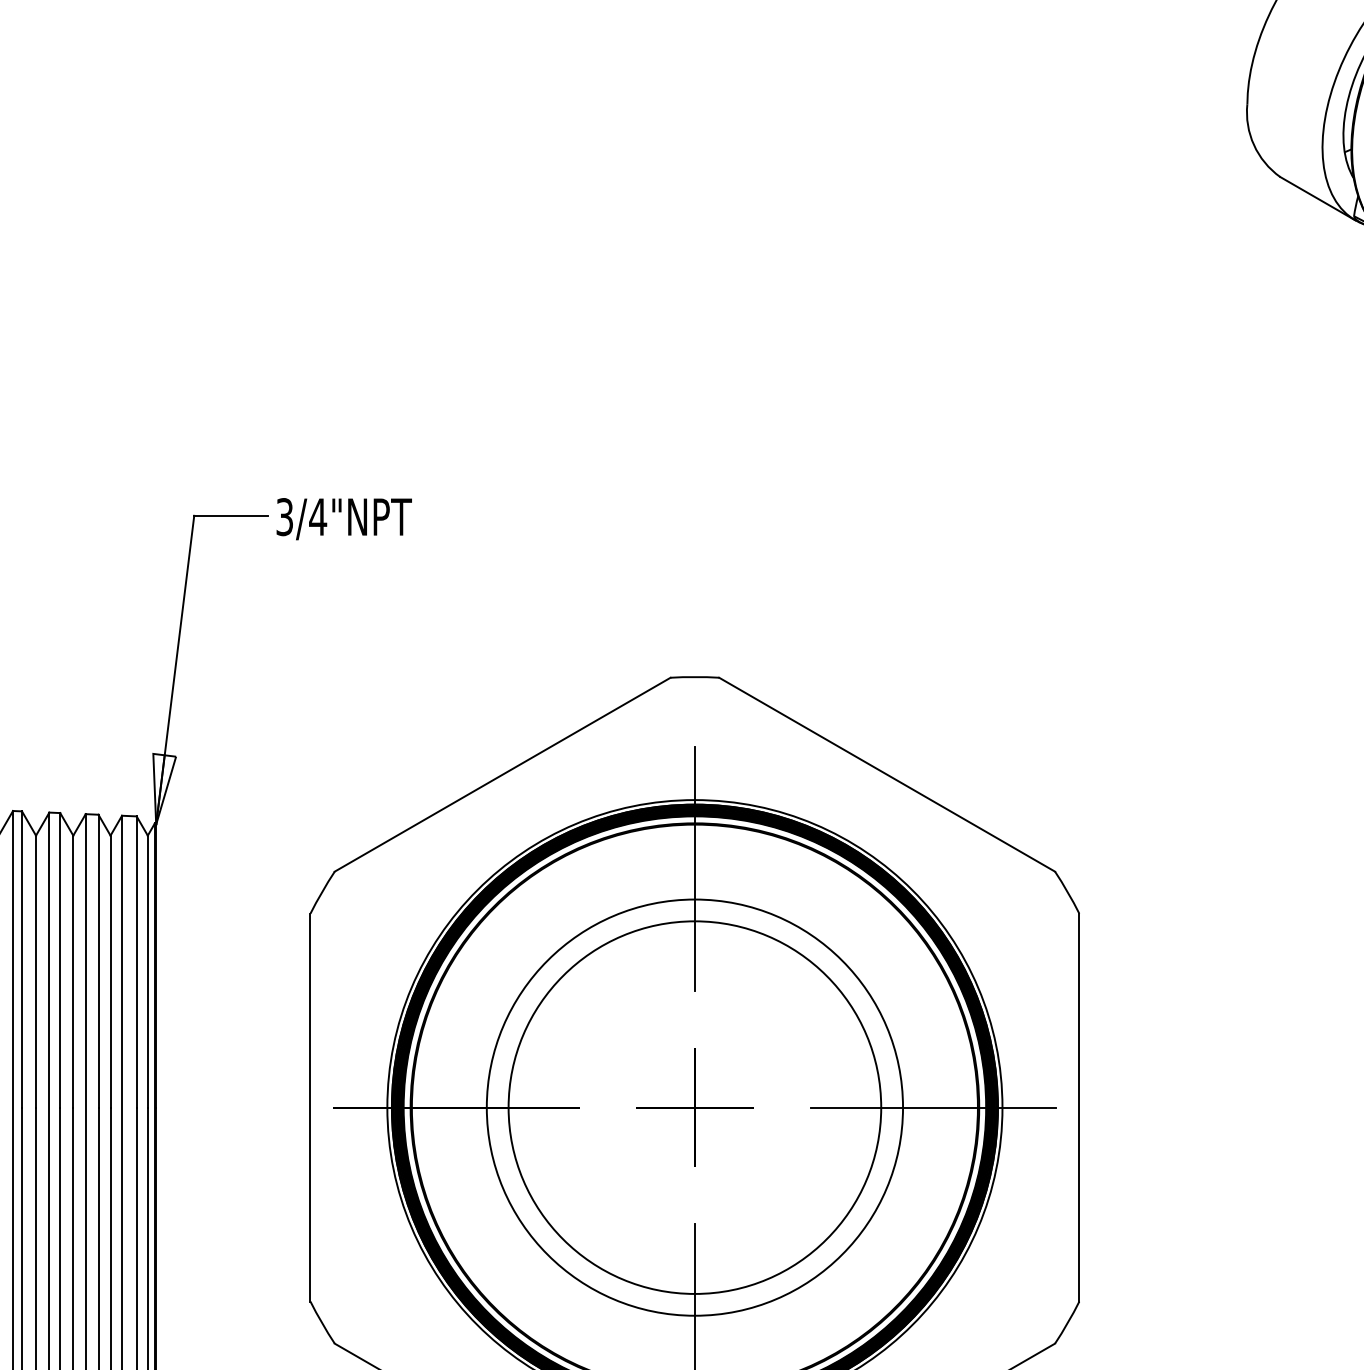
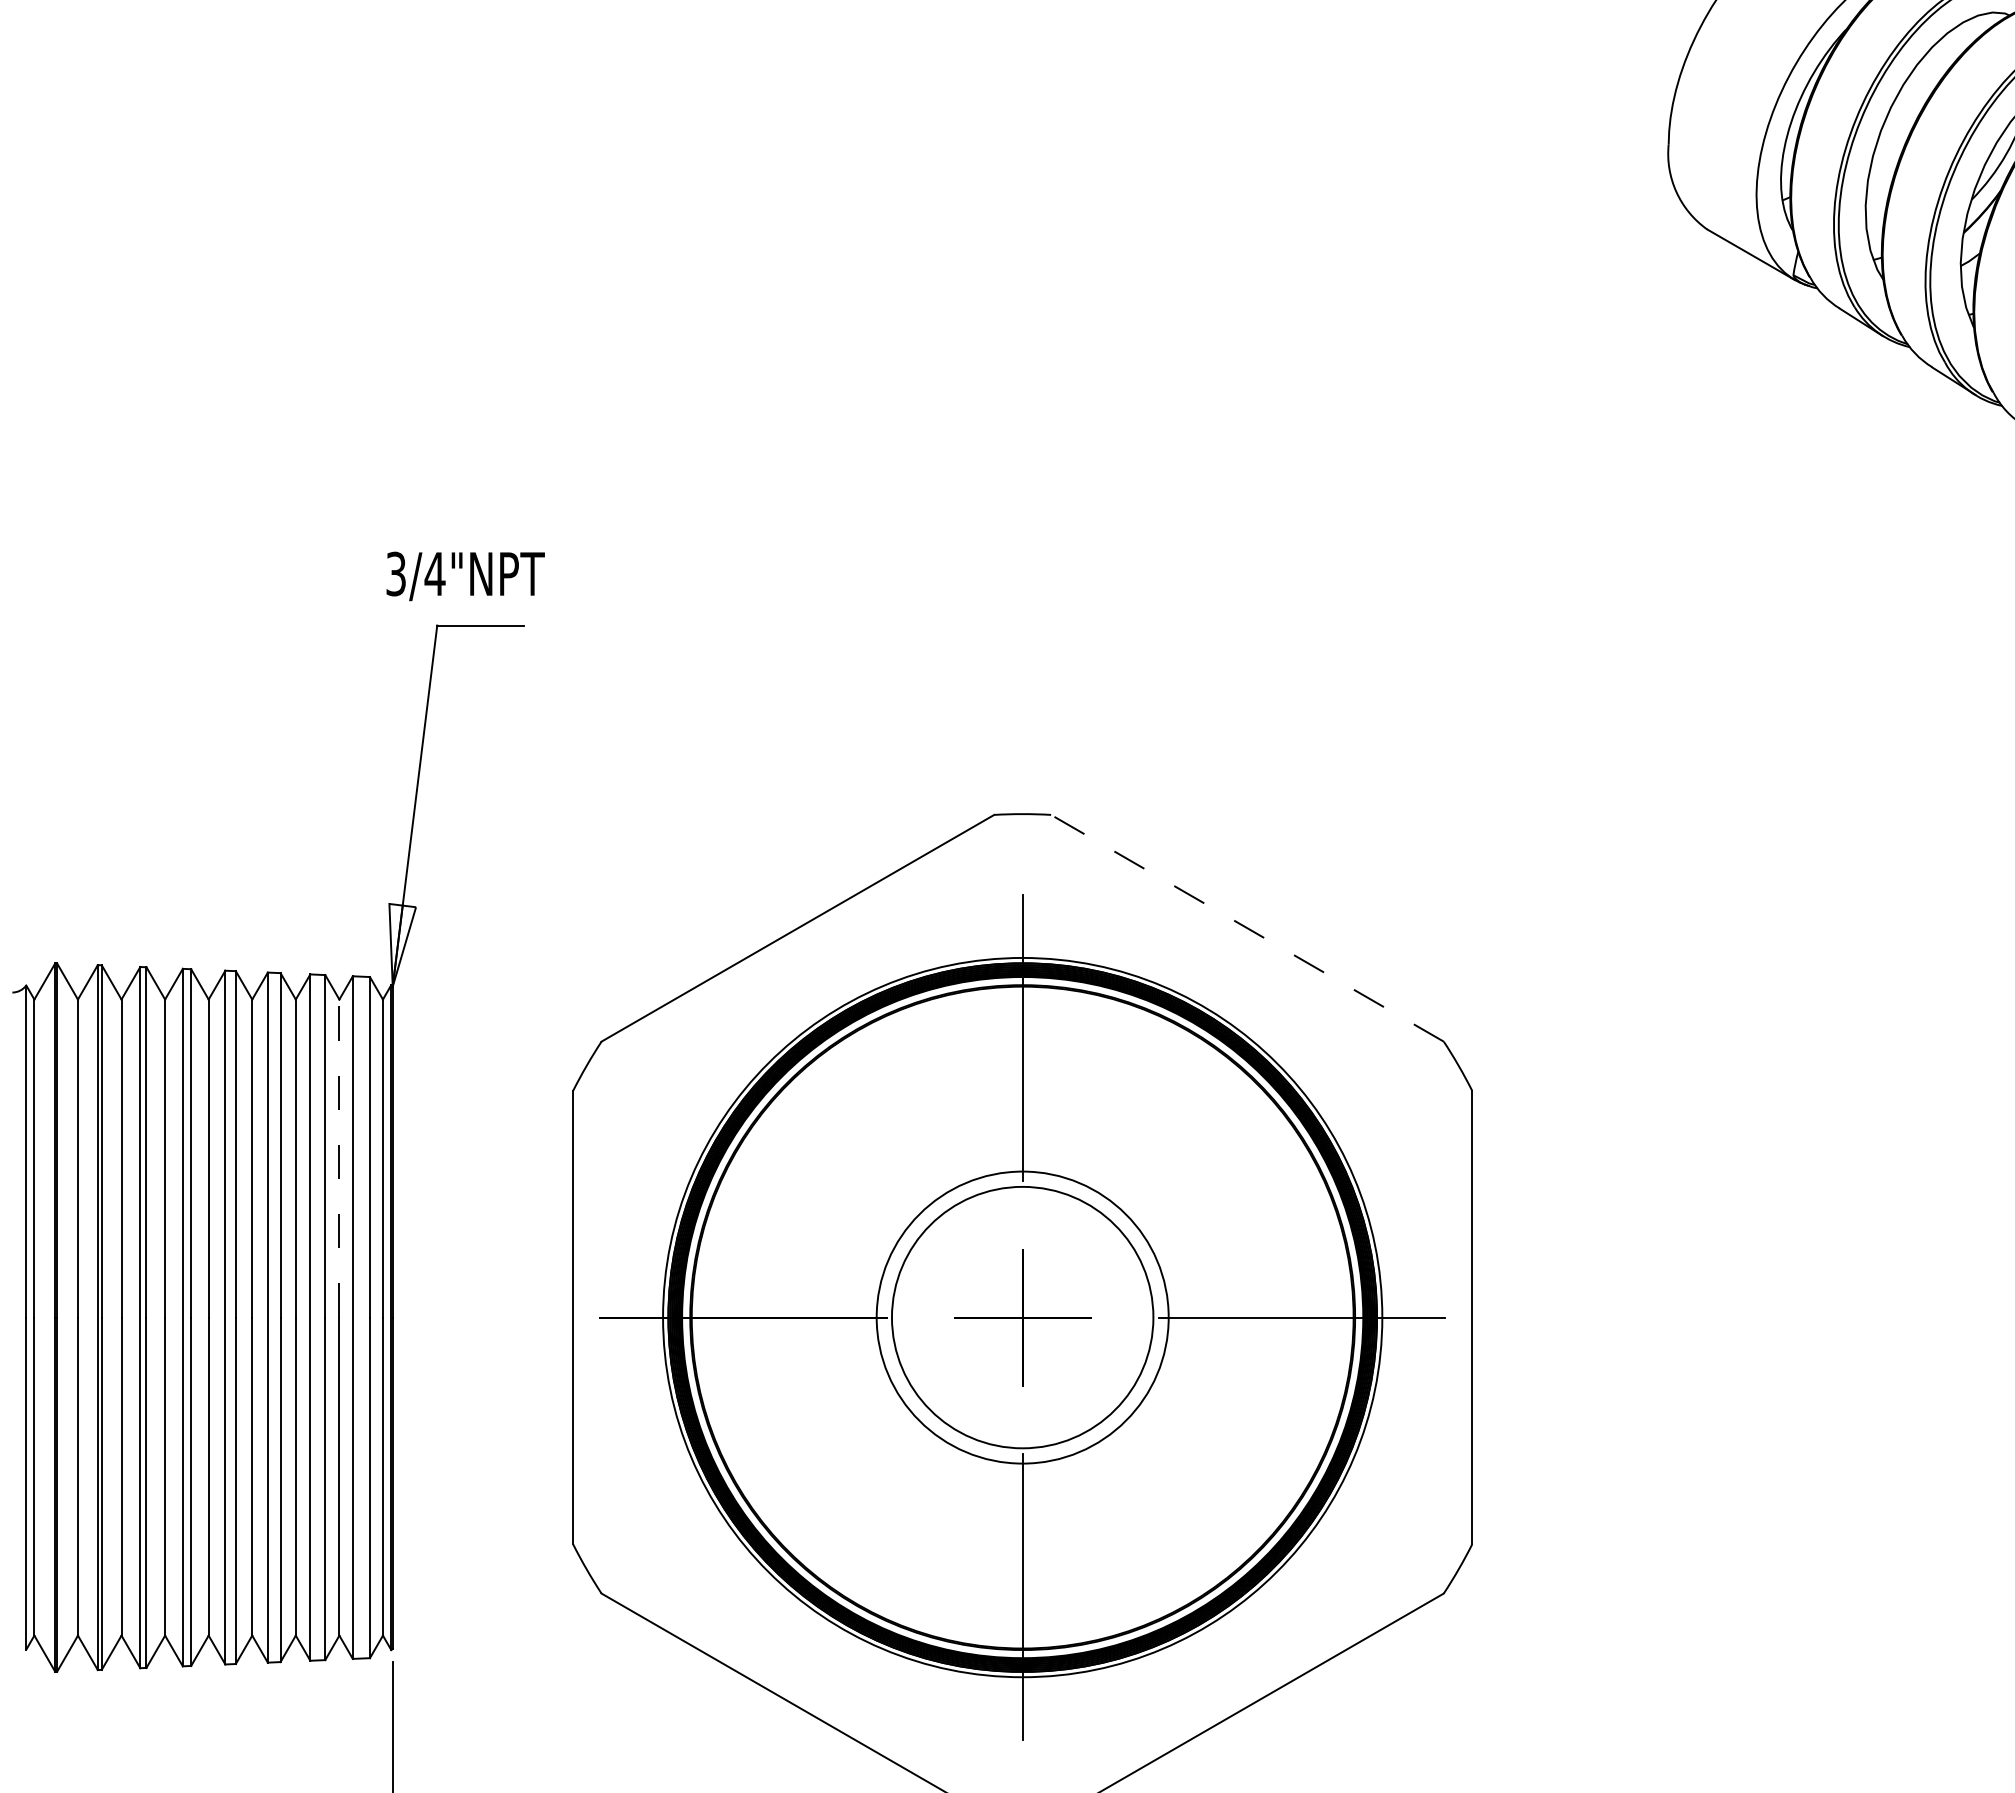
text: (344, 519) -> (465, 576), moved
line: (887, 774) -> (1247, 928), solid -> dashed
line: (110, 971) -> (339, 1158), solid -> dashed
circle: (694, 1107) -> (1022, 1317), size x0.6
circle: (694, 1107) -> (1022, 1317), size x0.6

